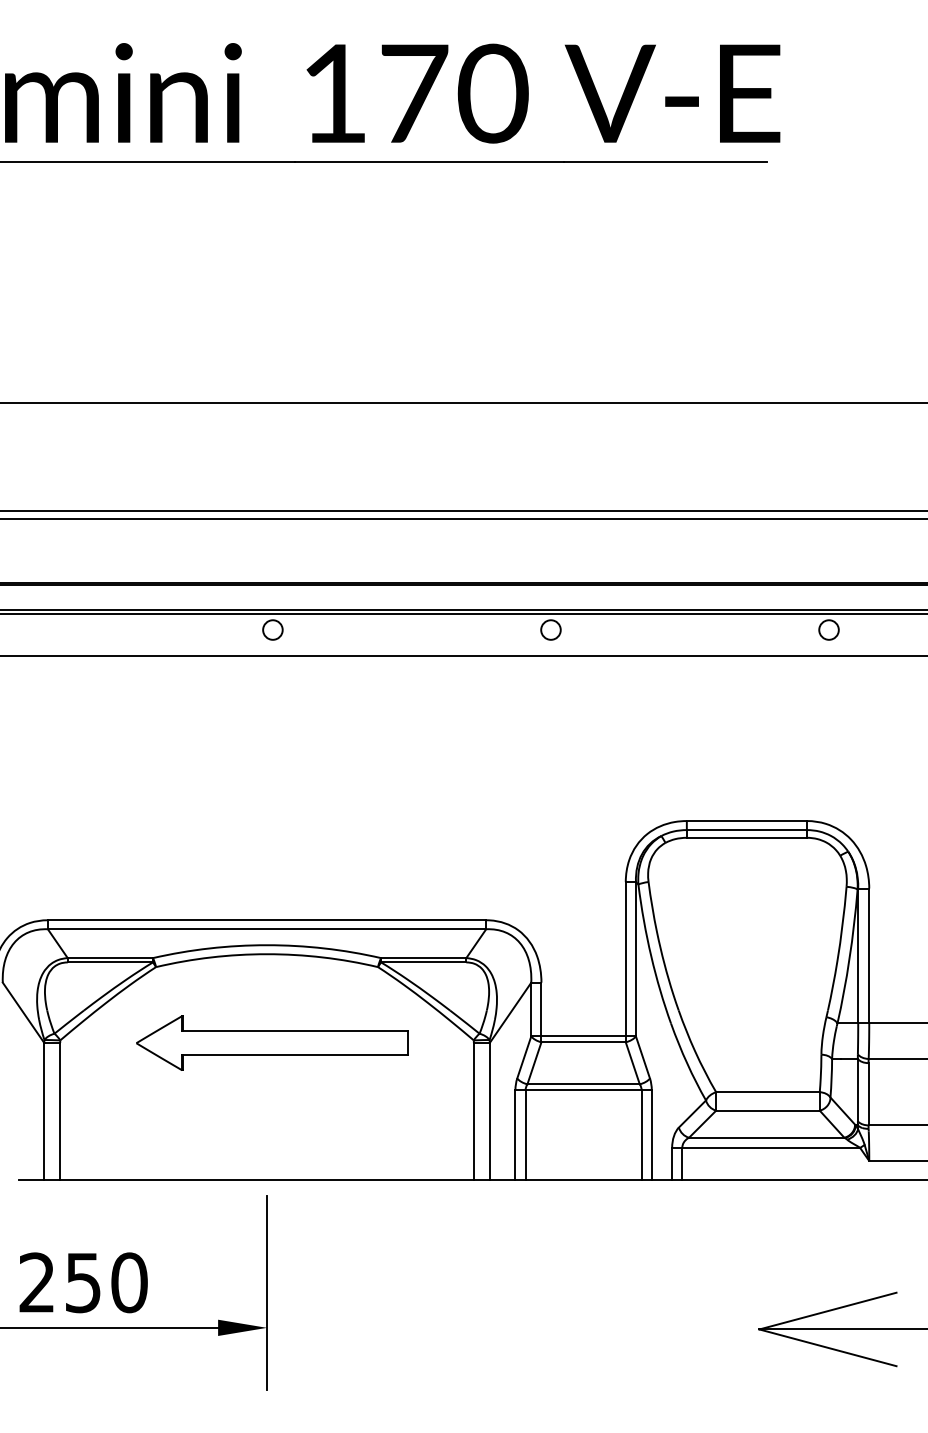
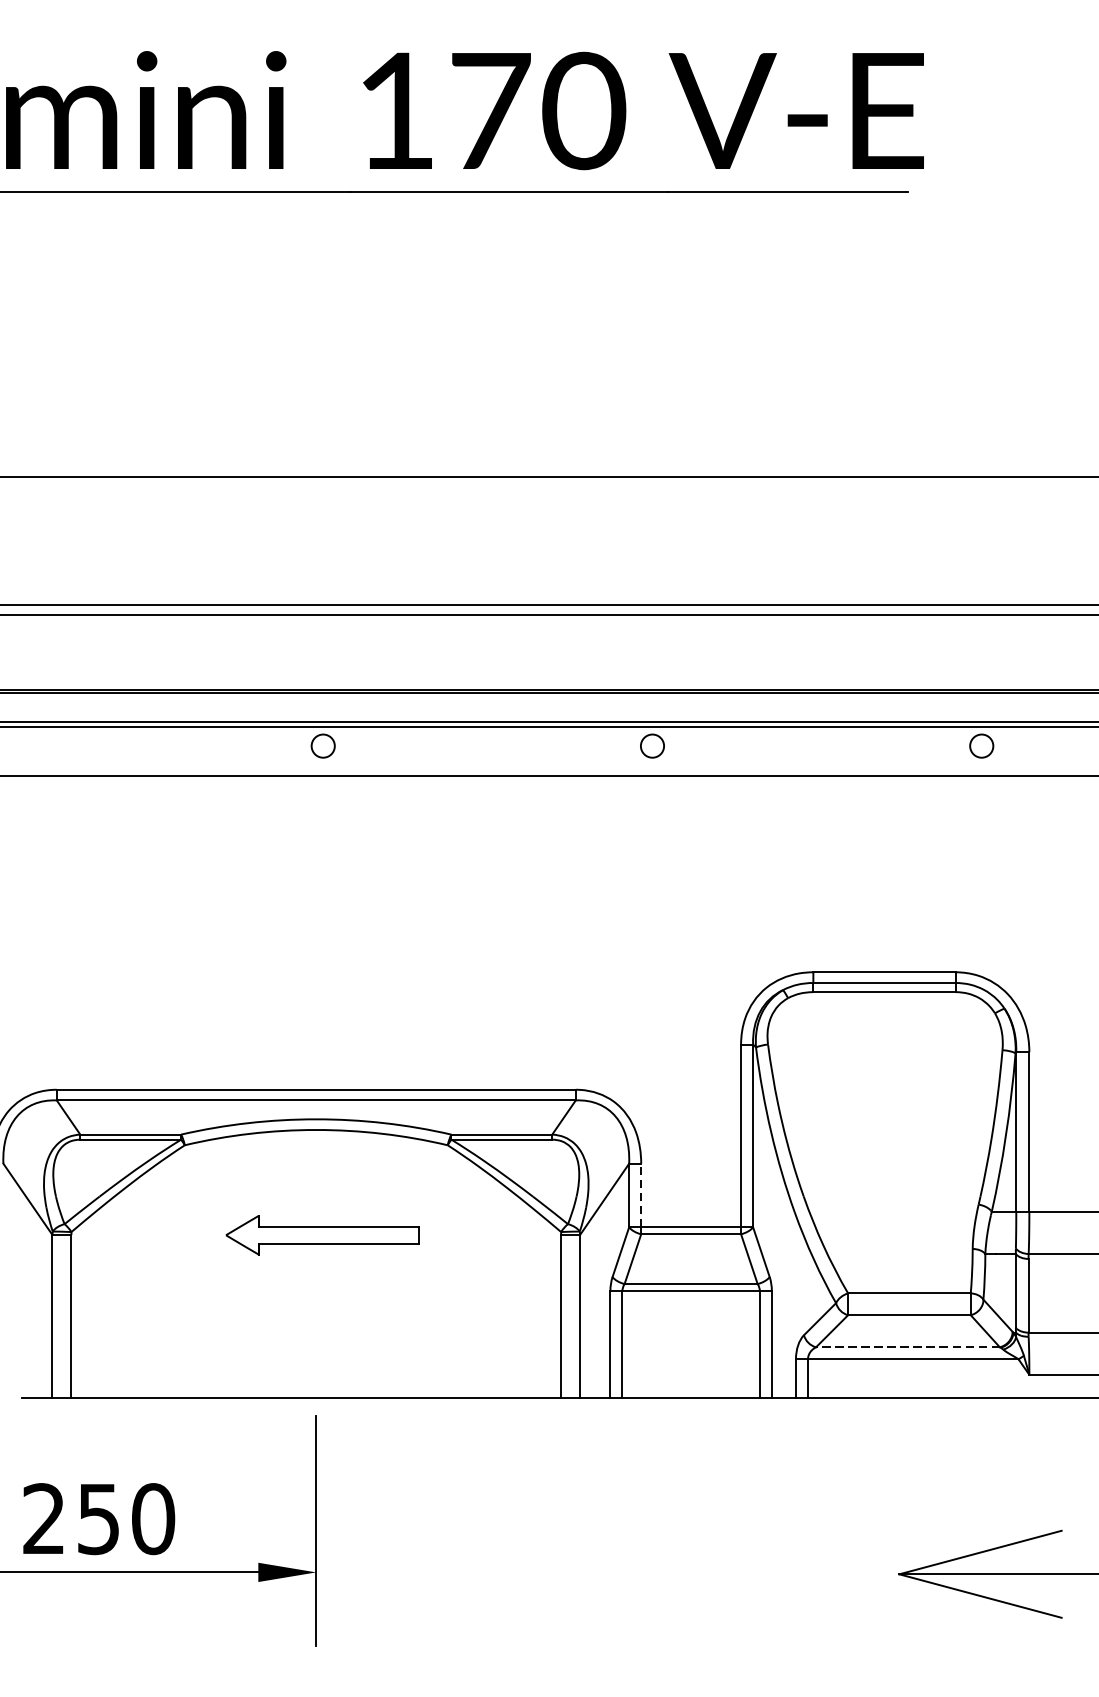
line: (541, 1009) -> (641, 1195), solid -> dashed
part: (272, 1042) -> (322, 1234), size x0.6
line: (766, 1137) -> (907, 1347), solid -> dashed

